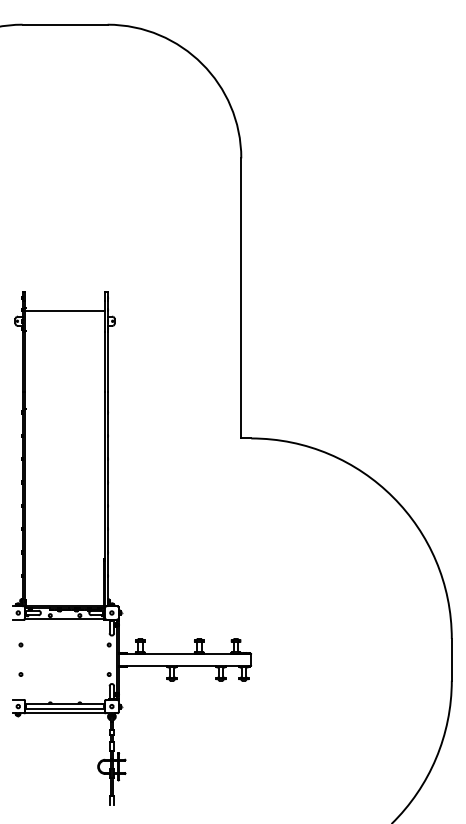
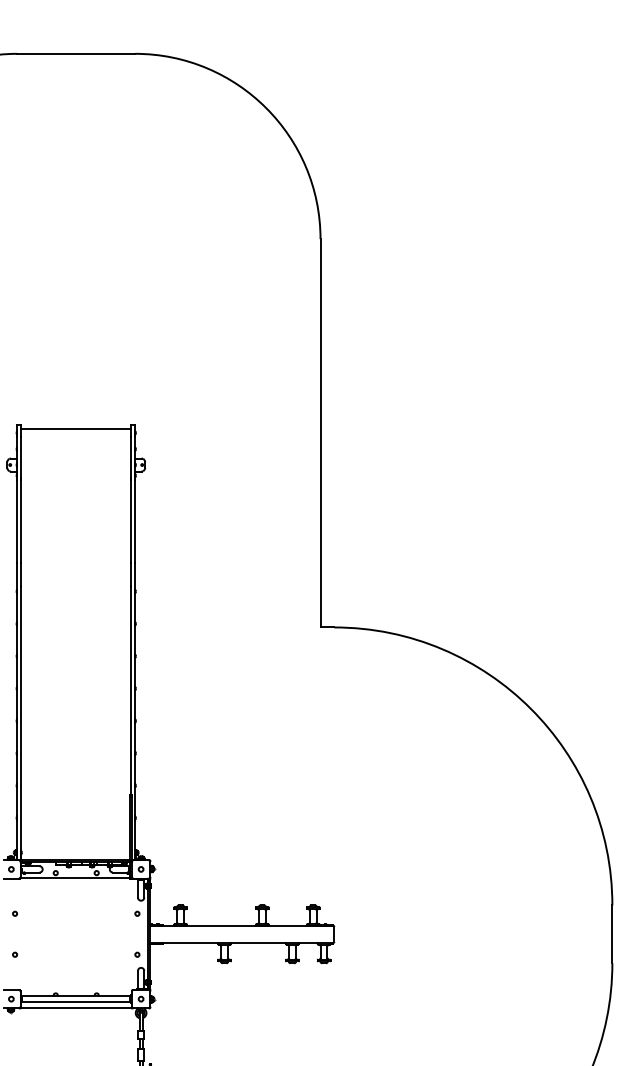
line: (64, 310) -> (75, 429), moved

